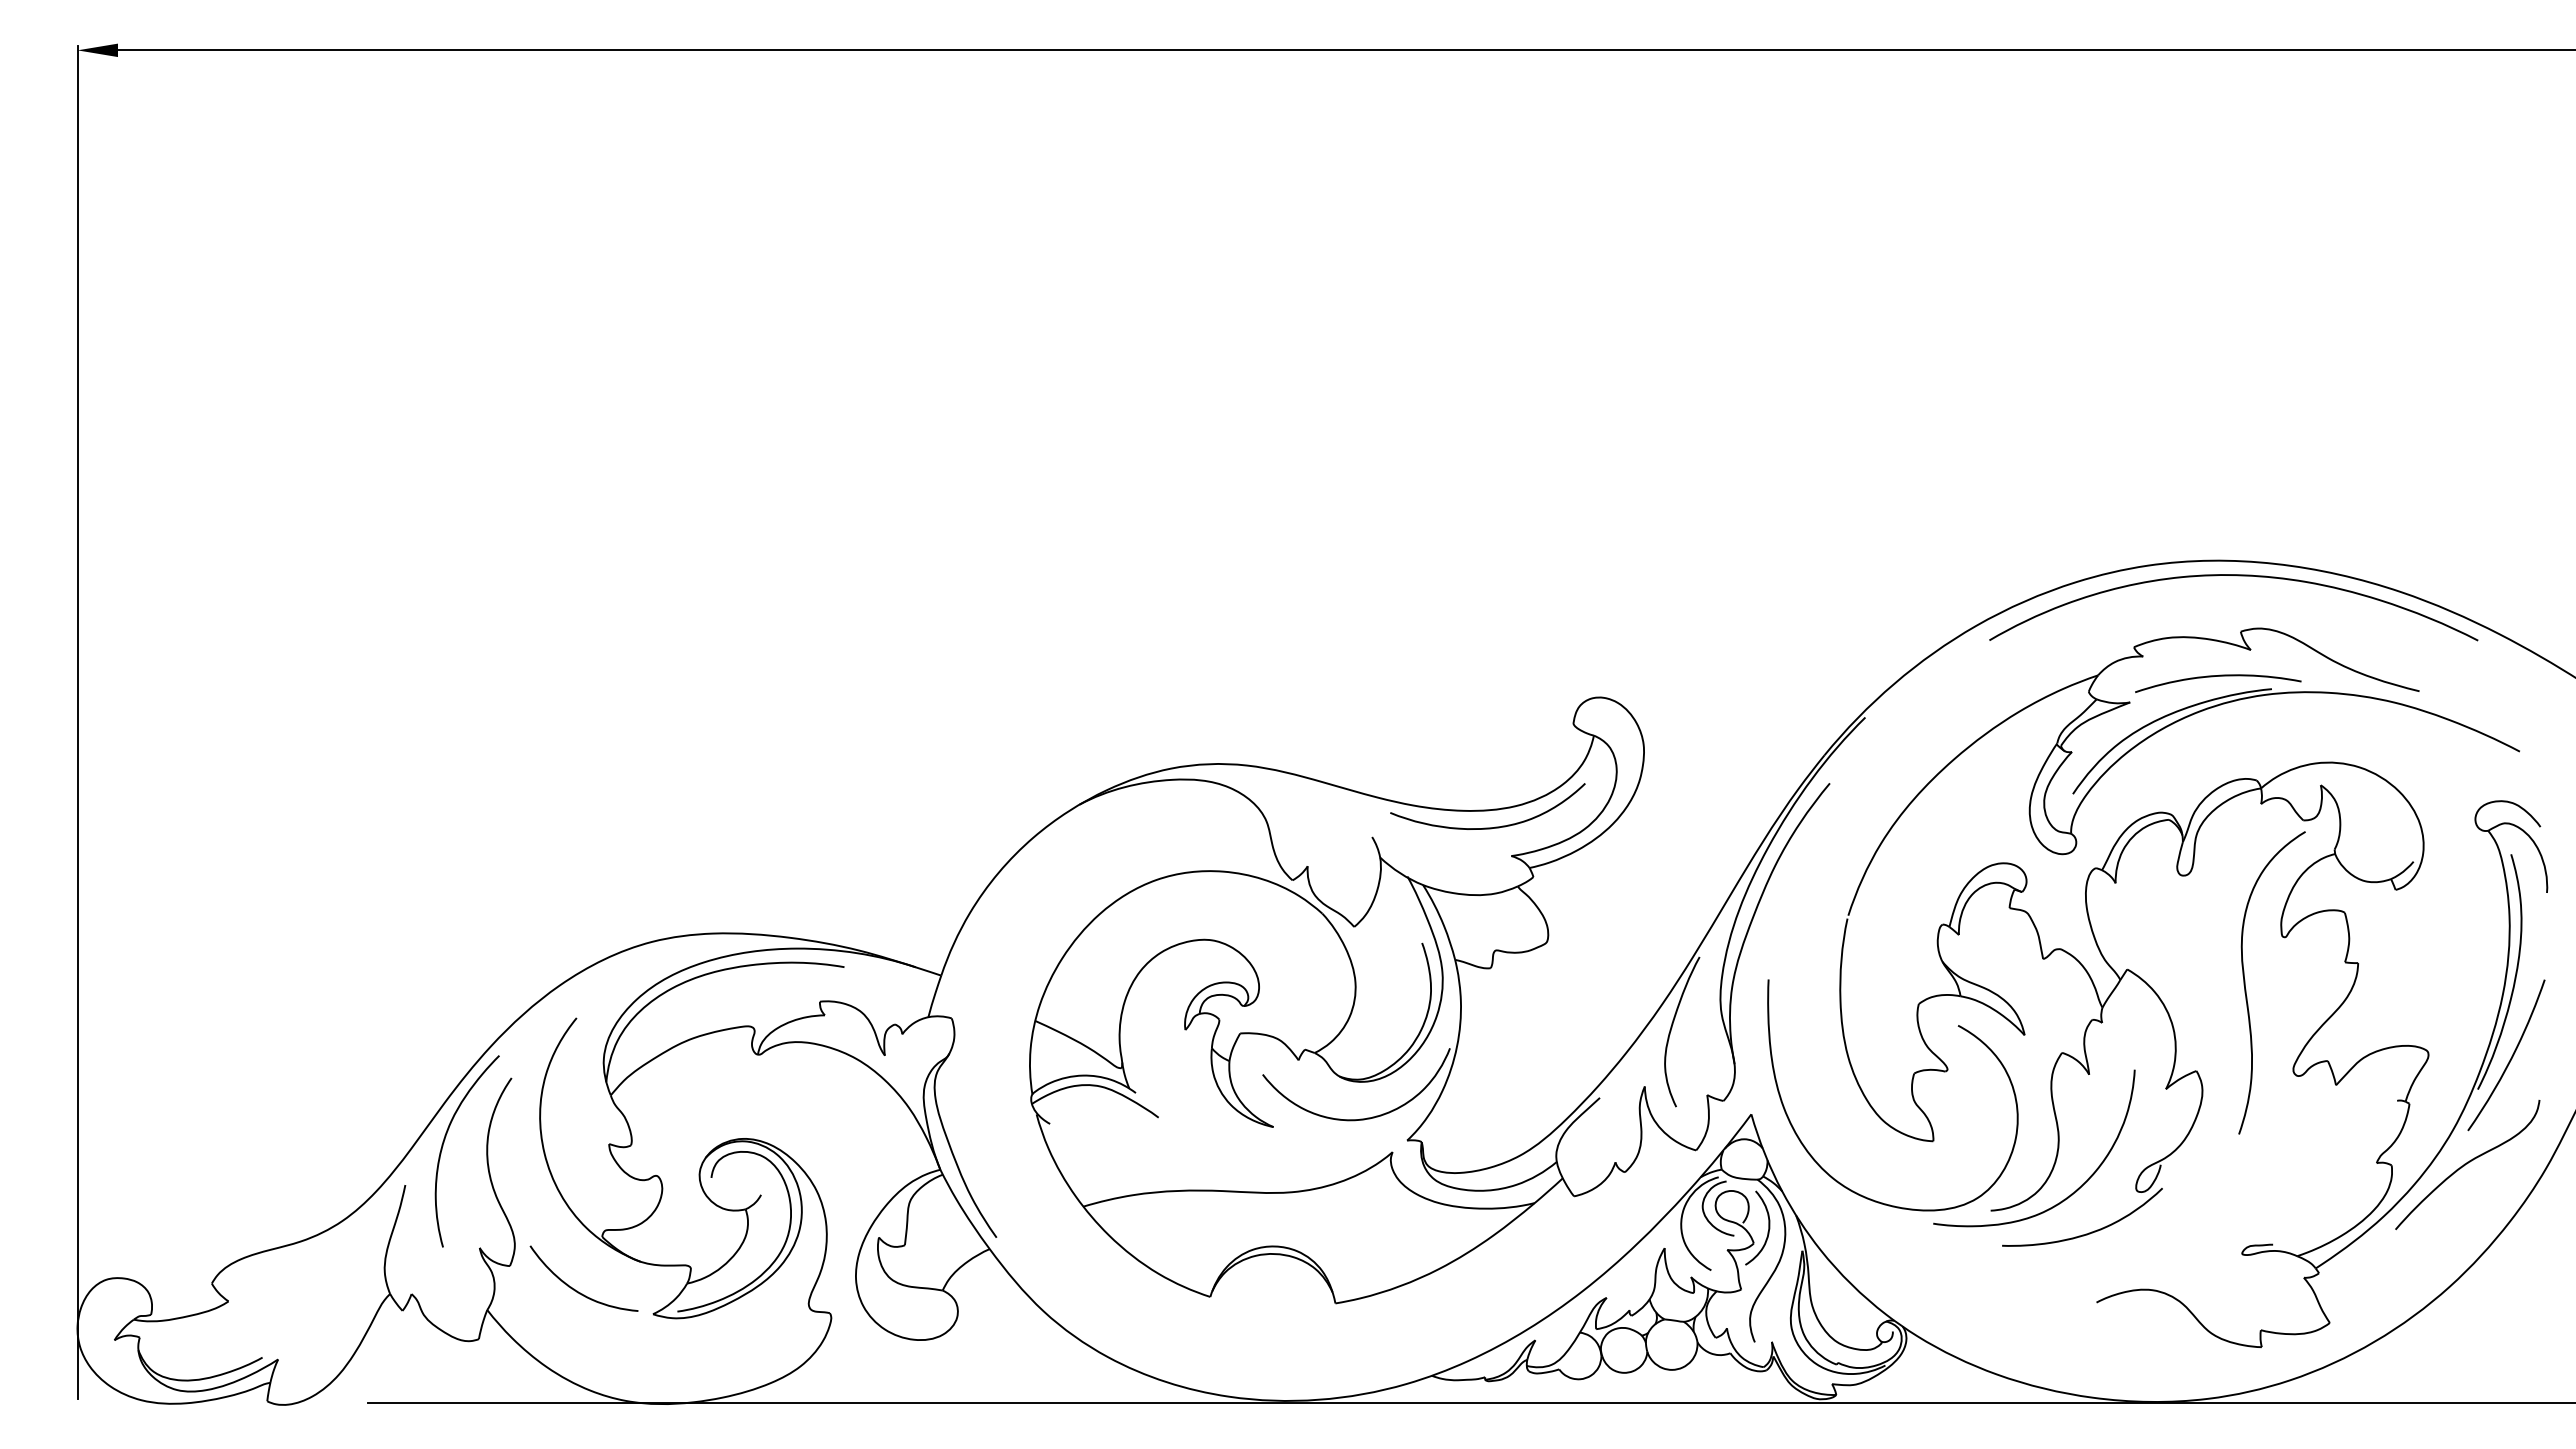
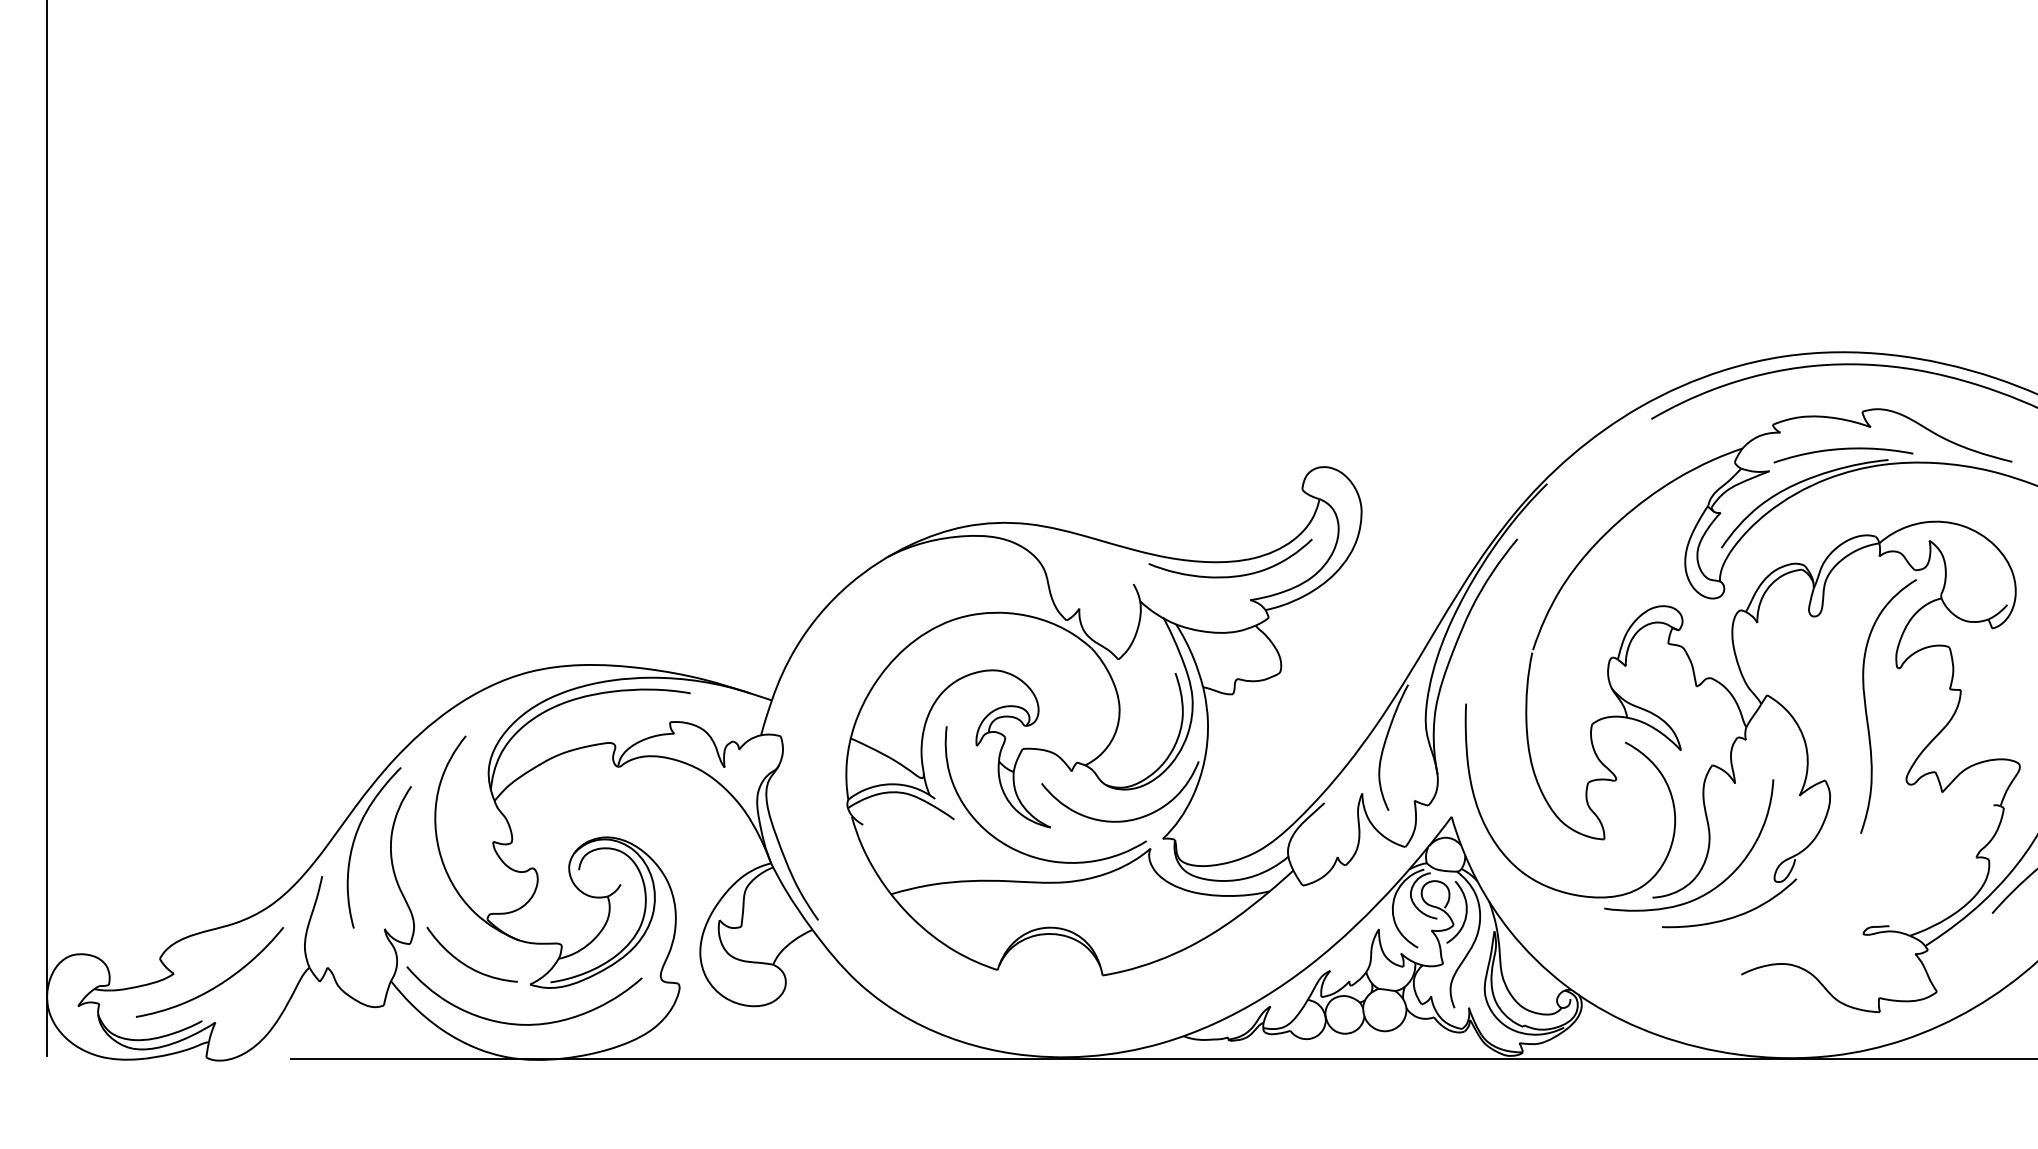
curve: (1240, 1156) -> (1022, 852), added
curve: (282, 1313) -> (219, 983), added
curve: (645, 1361) -> (523, 1024), added

